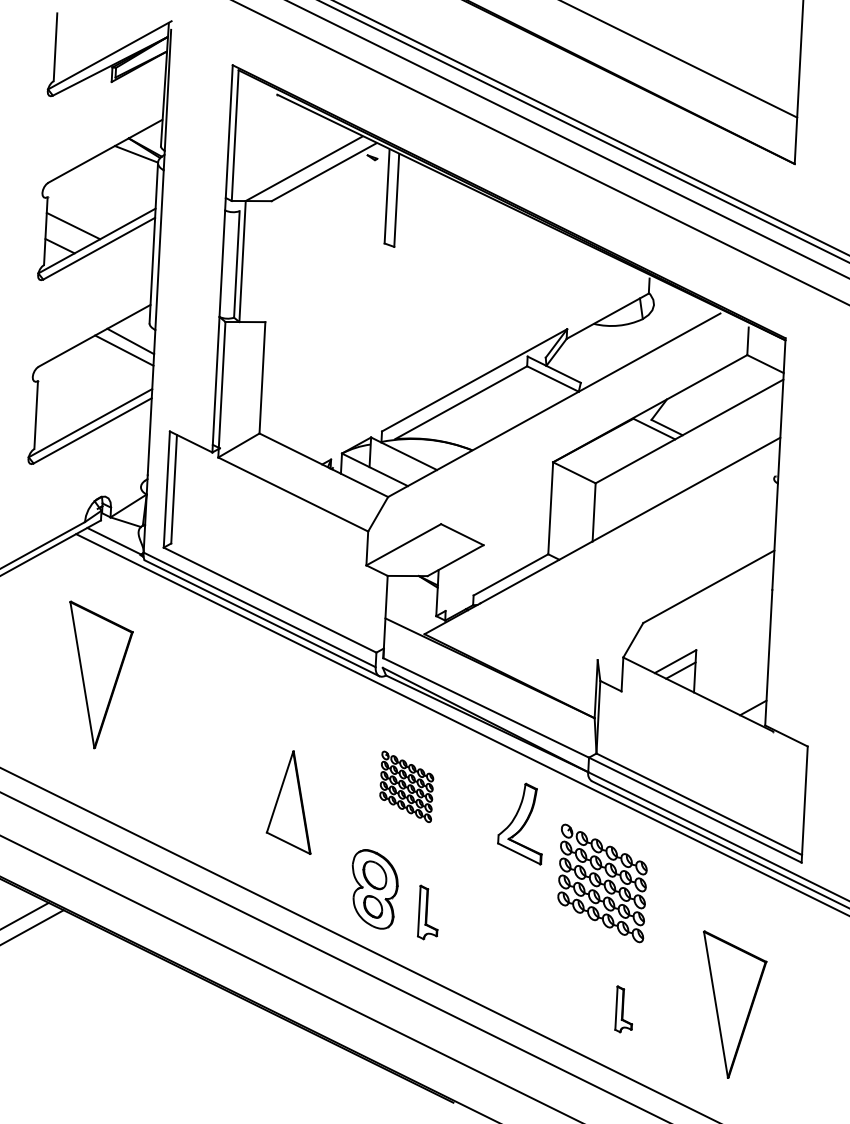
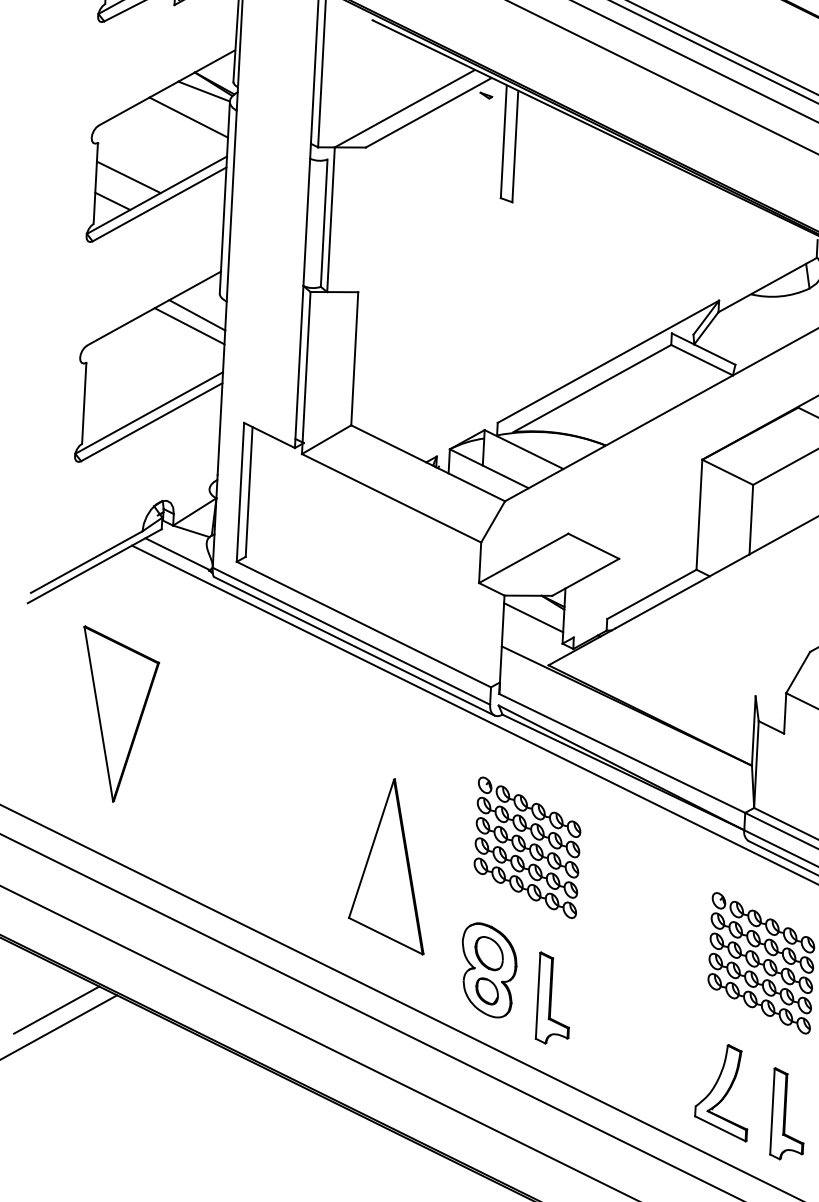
line: (123, 175) -> (188, 116), added
line: (411, 594) -> (532, 617), added
part: (101, 674) -> (121, 713), moved
part: (406, 786) -> (526, 847), size x1.67
part: (288, 802) -> (385, 866), size x1.43
part: (519, 823) -> (720, 1092), moved
part: (427, 912) -> (552, 998), size x1.43
part: (623, 1009) -> (786, 1114), size x1.67

